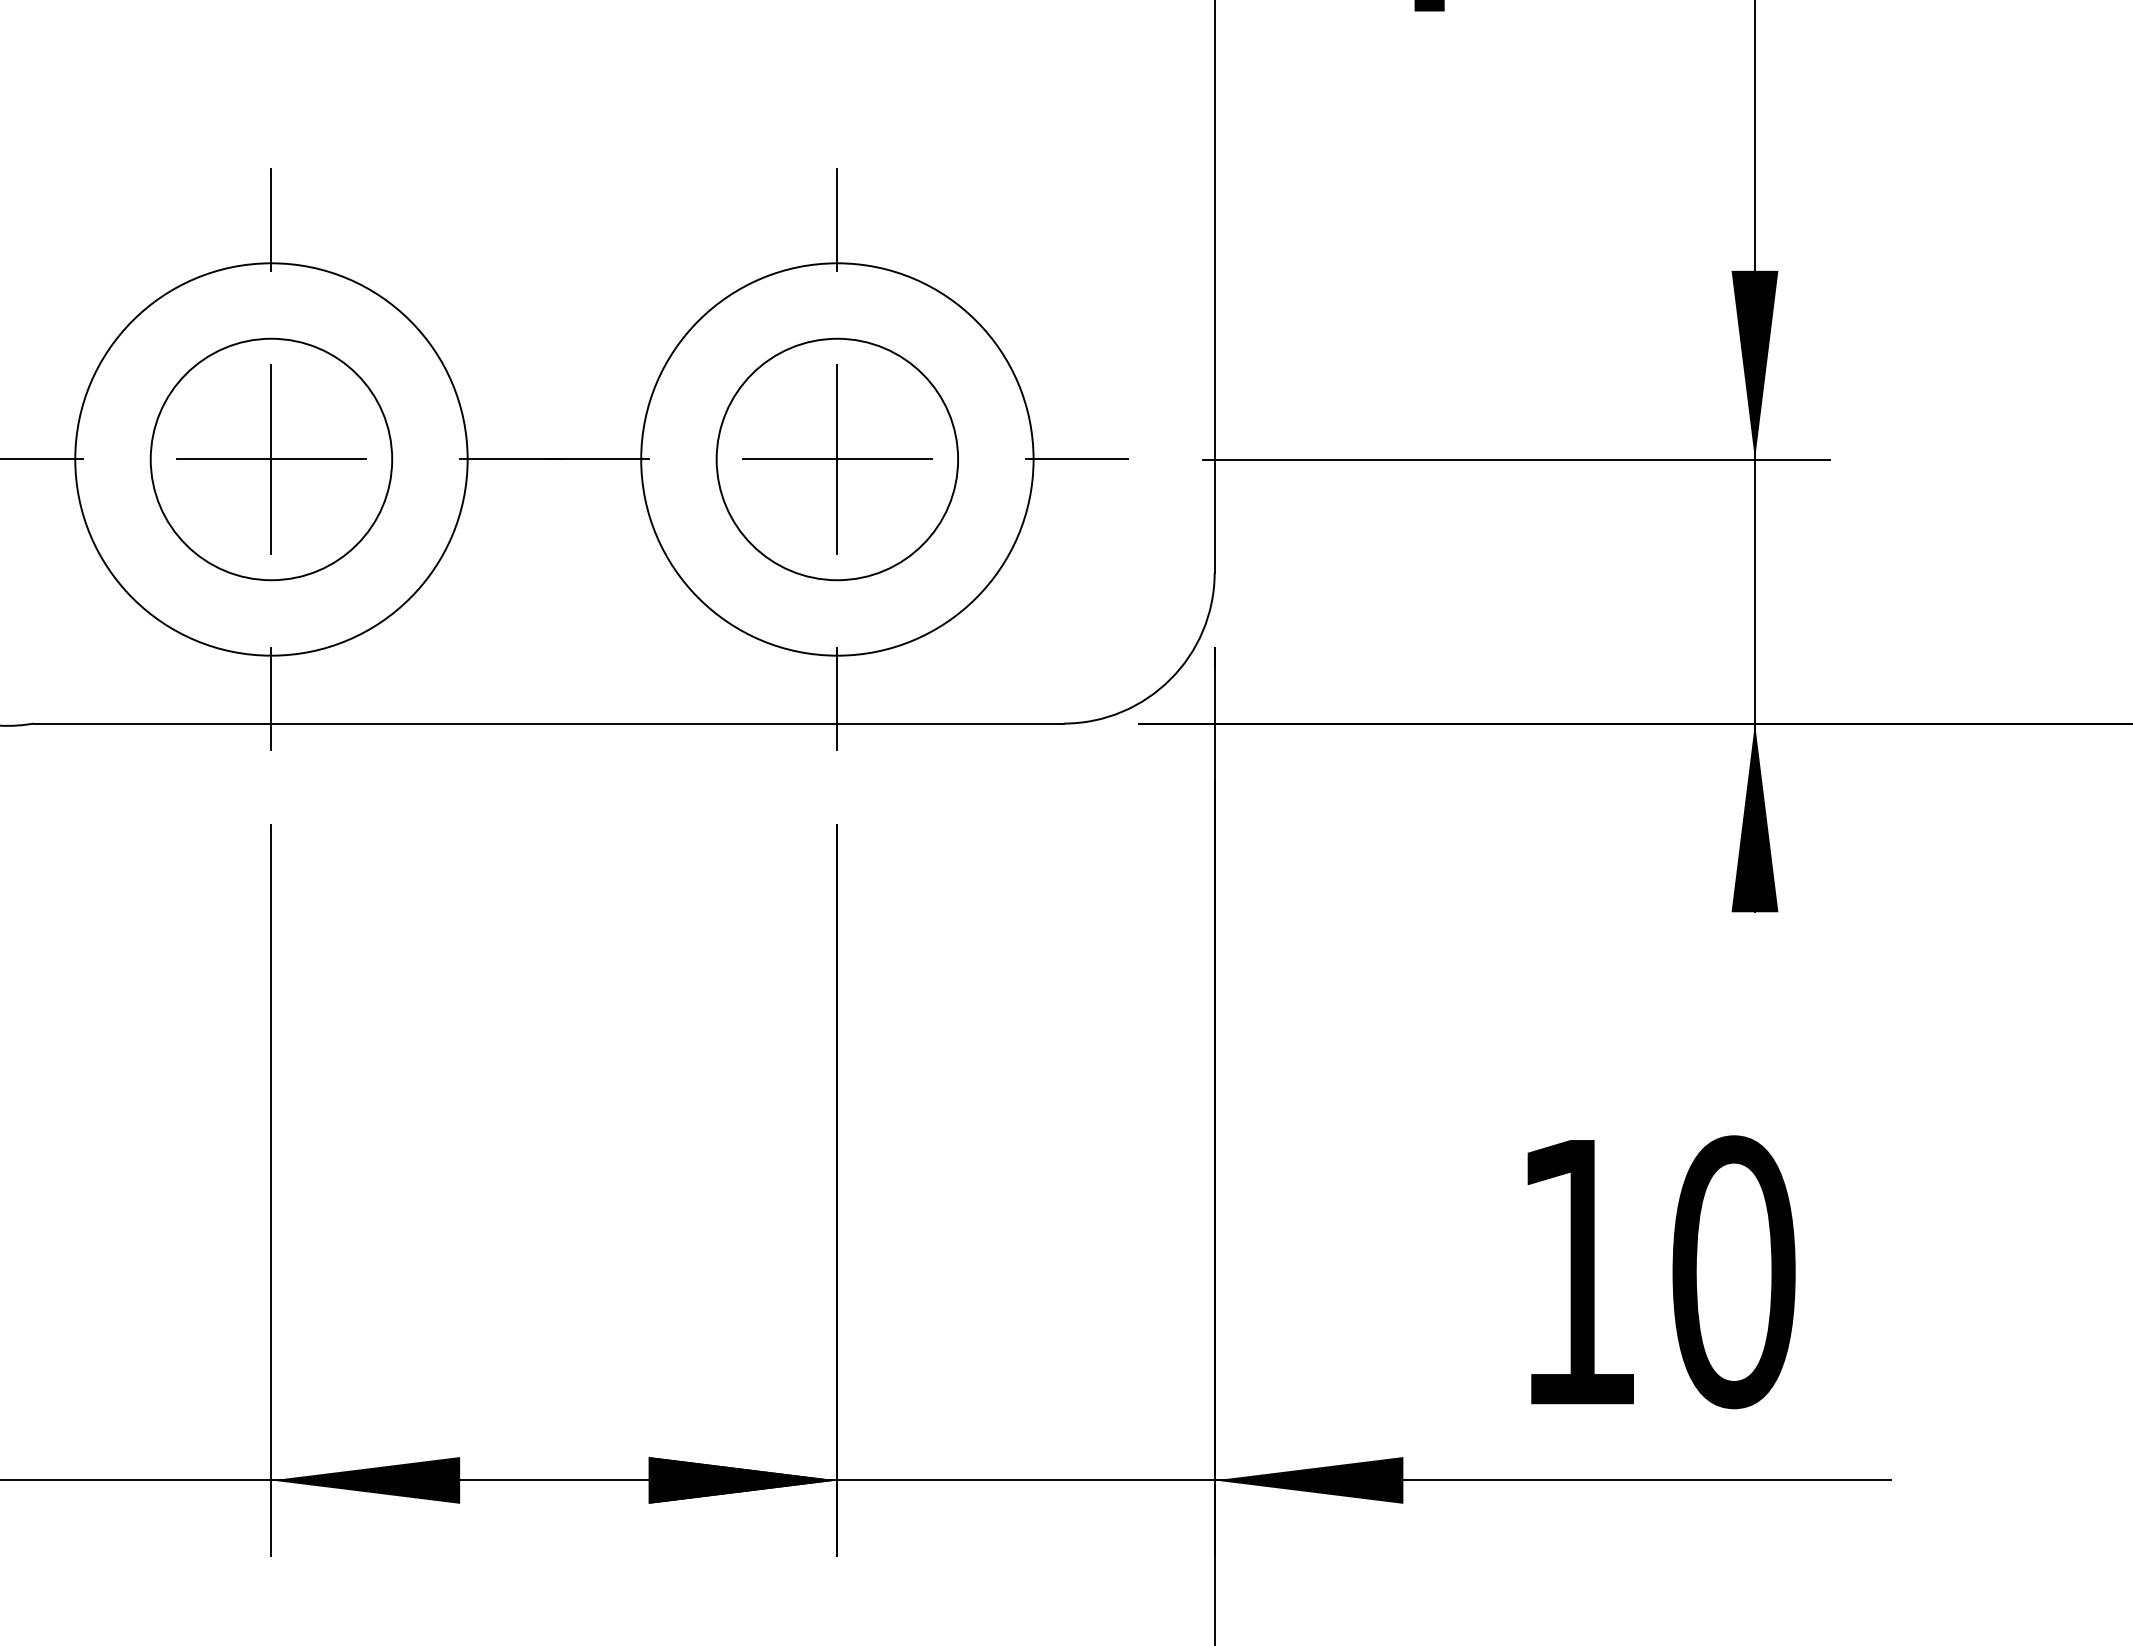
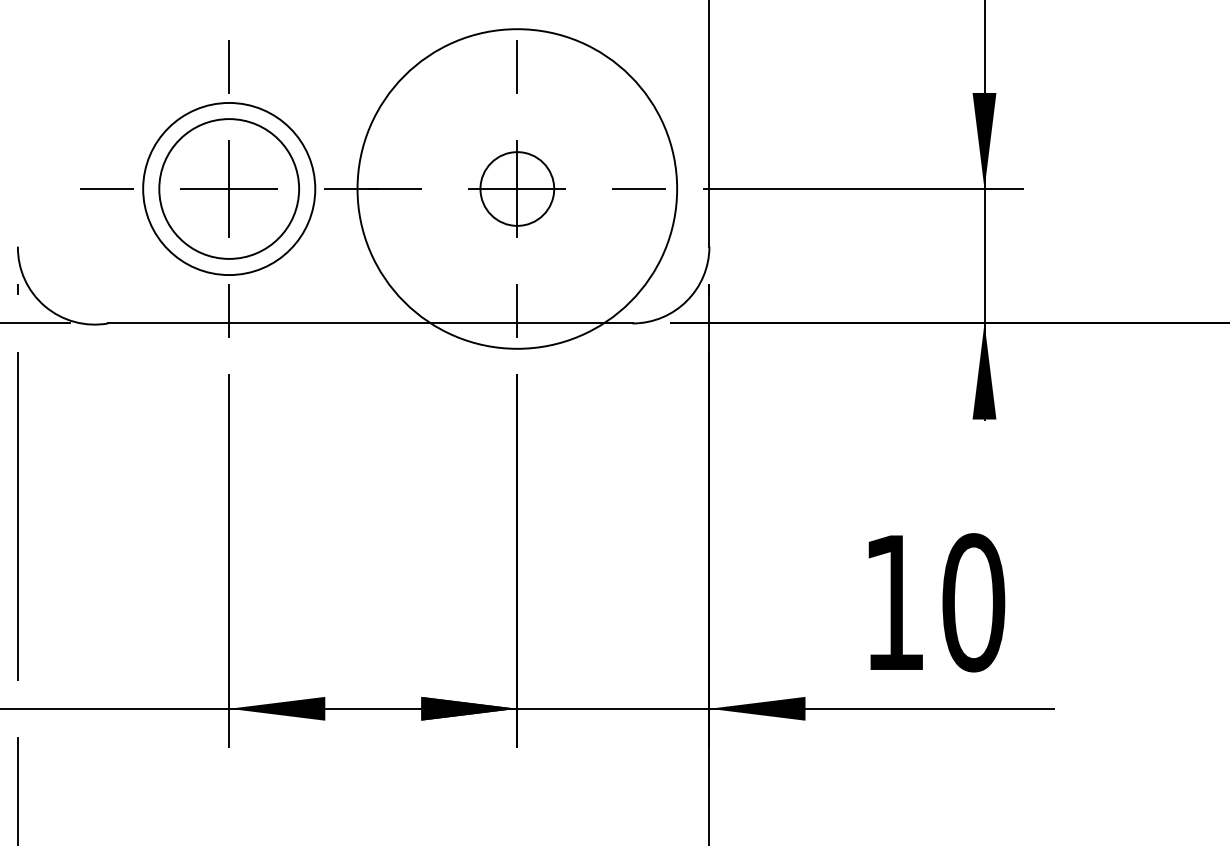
circle: (270, 458) -> (228, 188), size x1.4
circle: (272, 458) -> (229, 188), size x0.7
circle: (835, 458) -> (516, 188), size x0.6
circle: (837, 458) -> (517, 188), size x1.6

